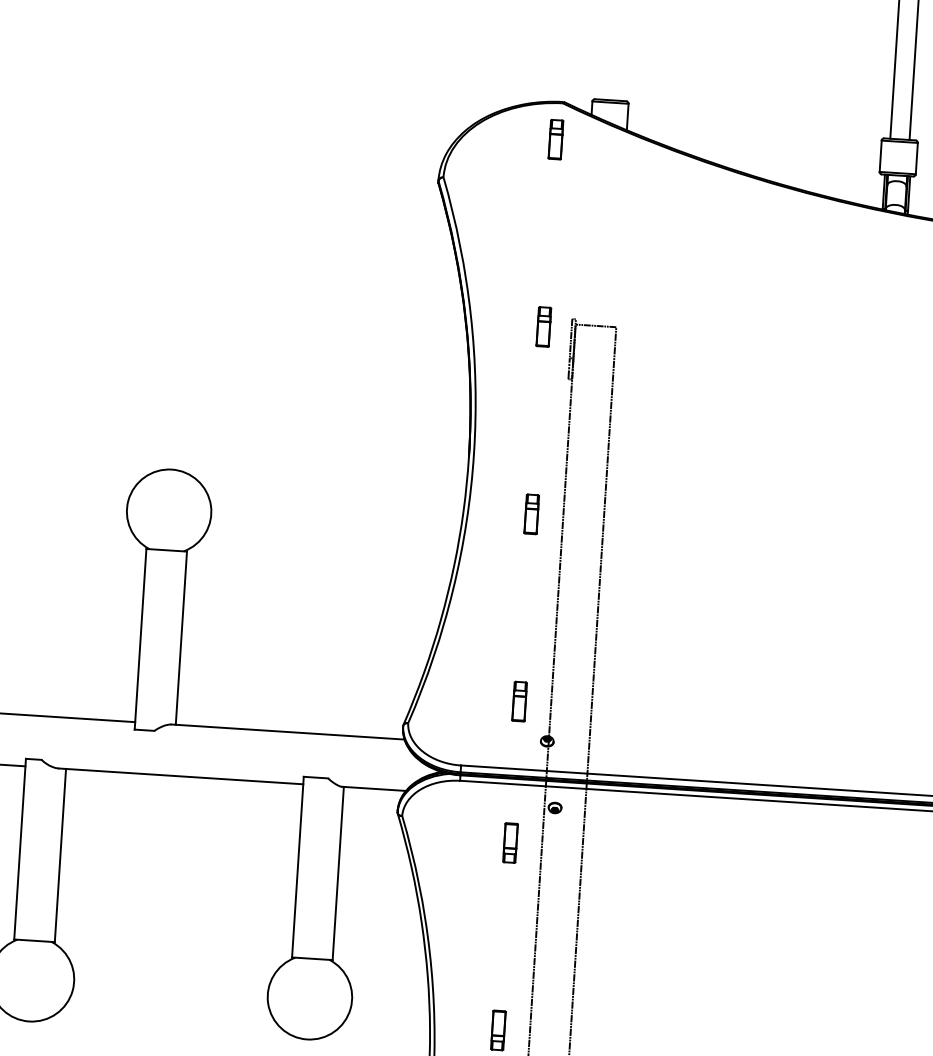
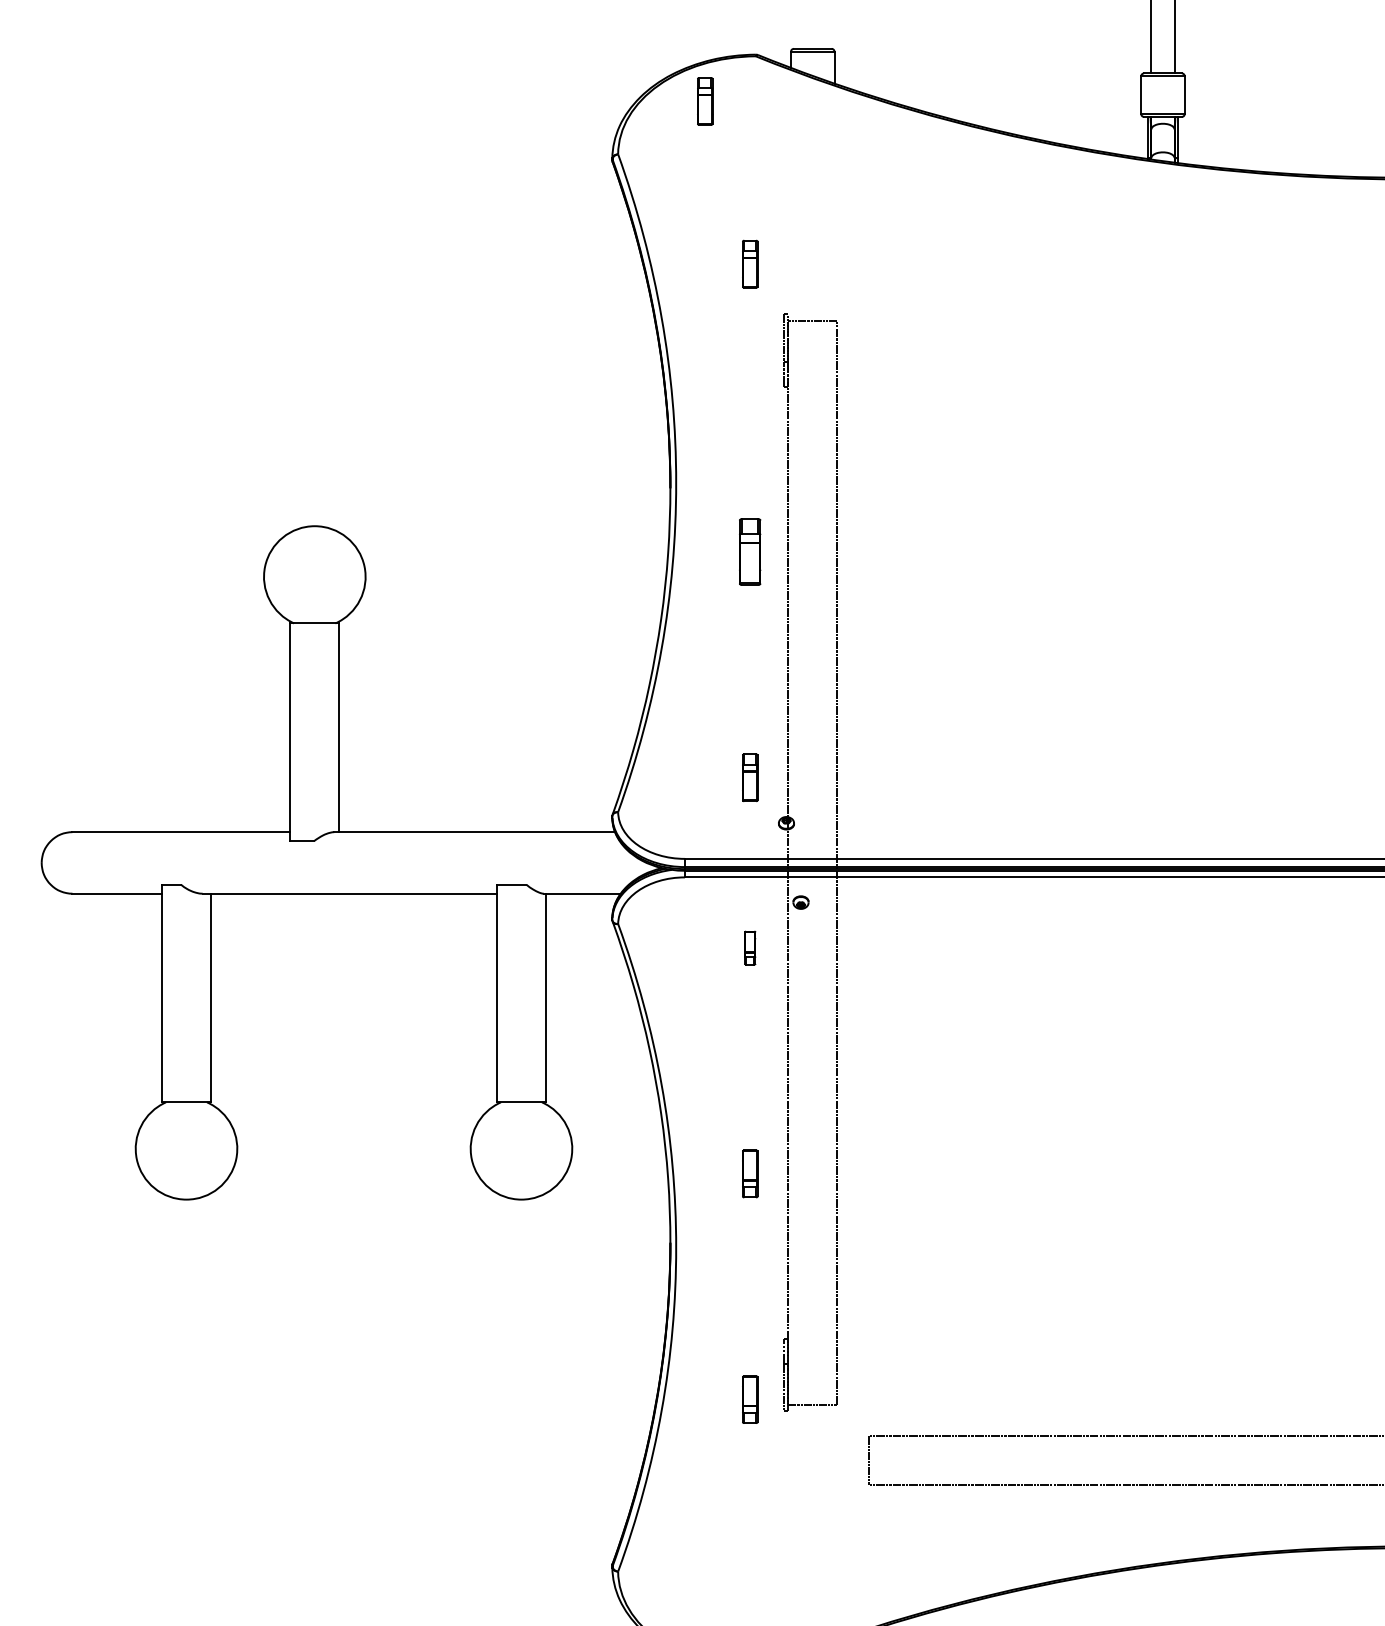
part: (556, 139) -> (705, 101), moved
part: (544, 326) -> (750, 263), moved
part: (532, 513) -> (750, 551), size x1.4
part: (510, 842) -> (750, 947), size x0.7

